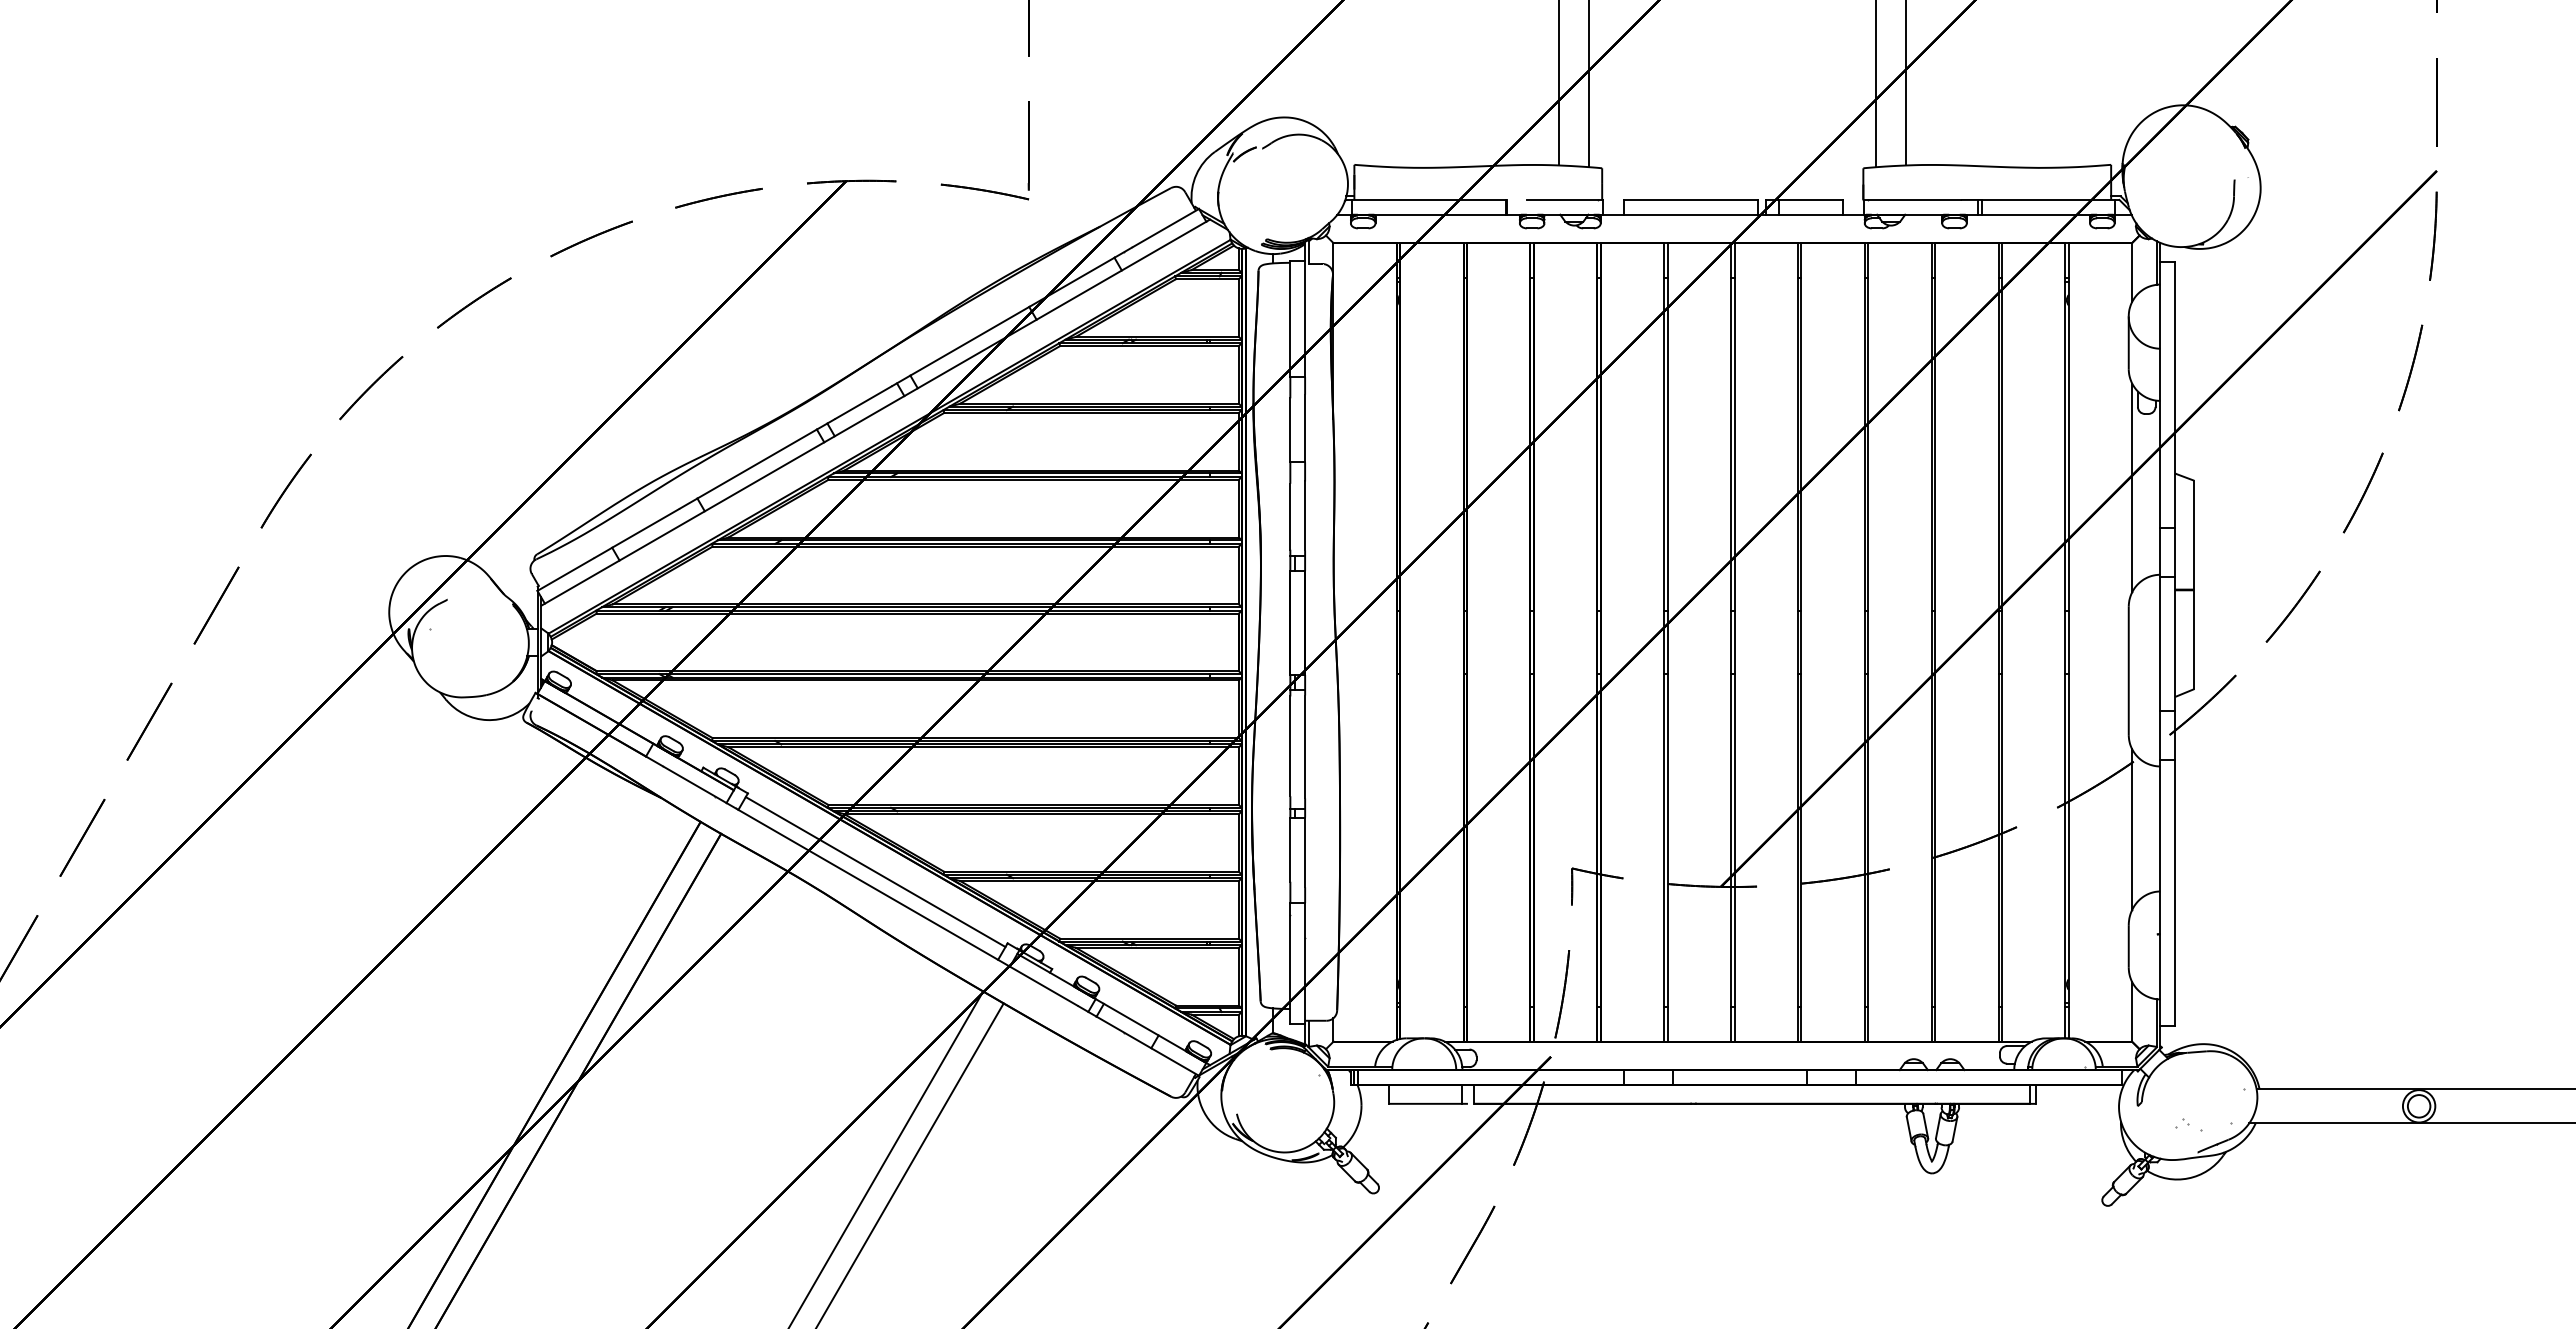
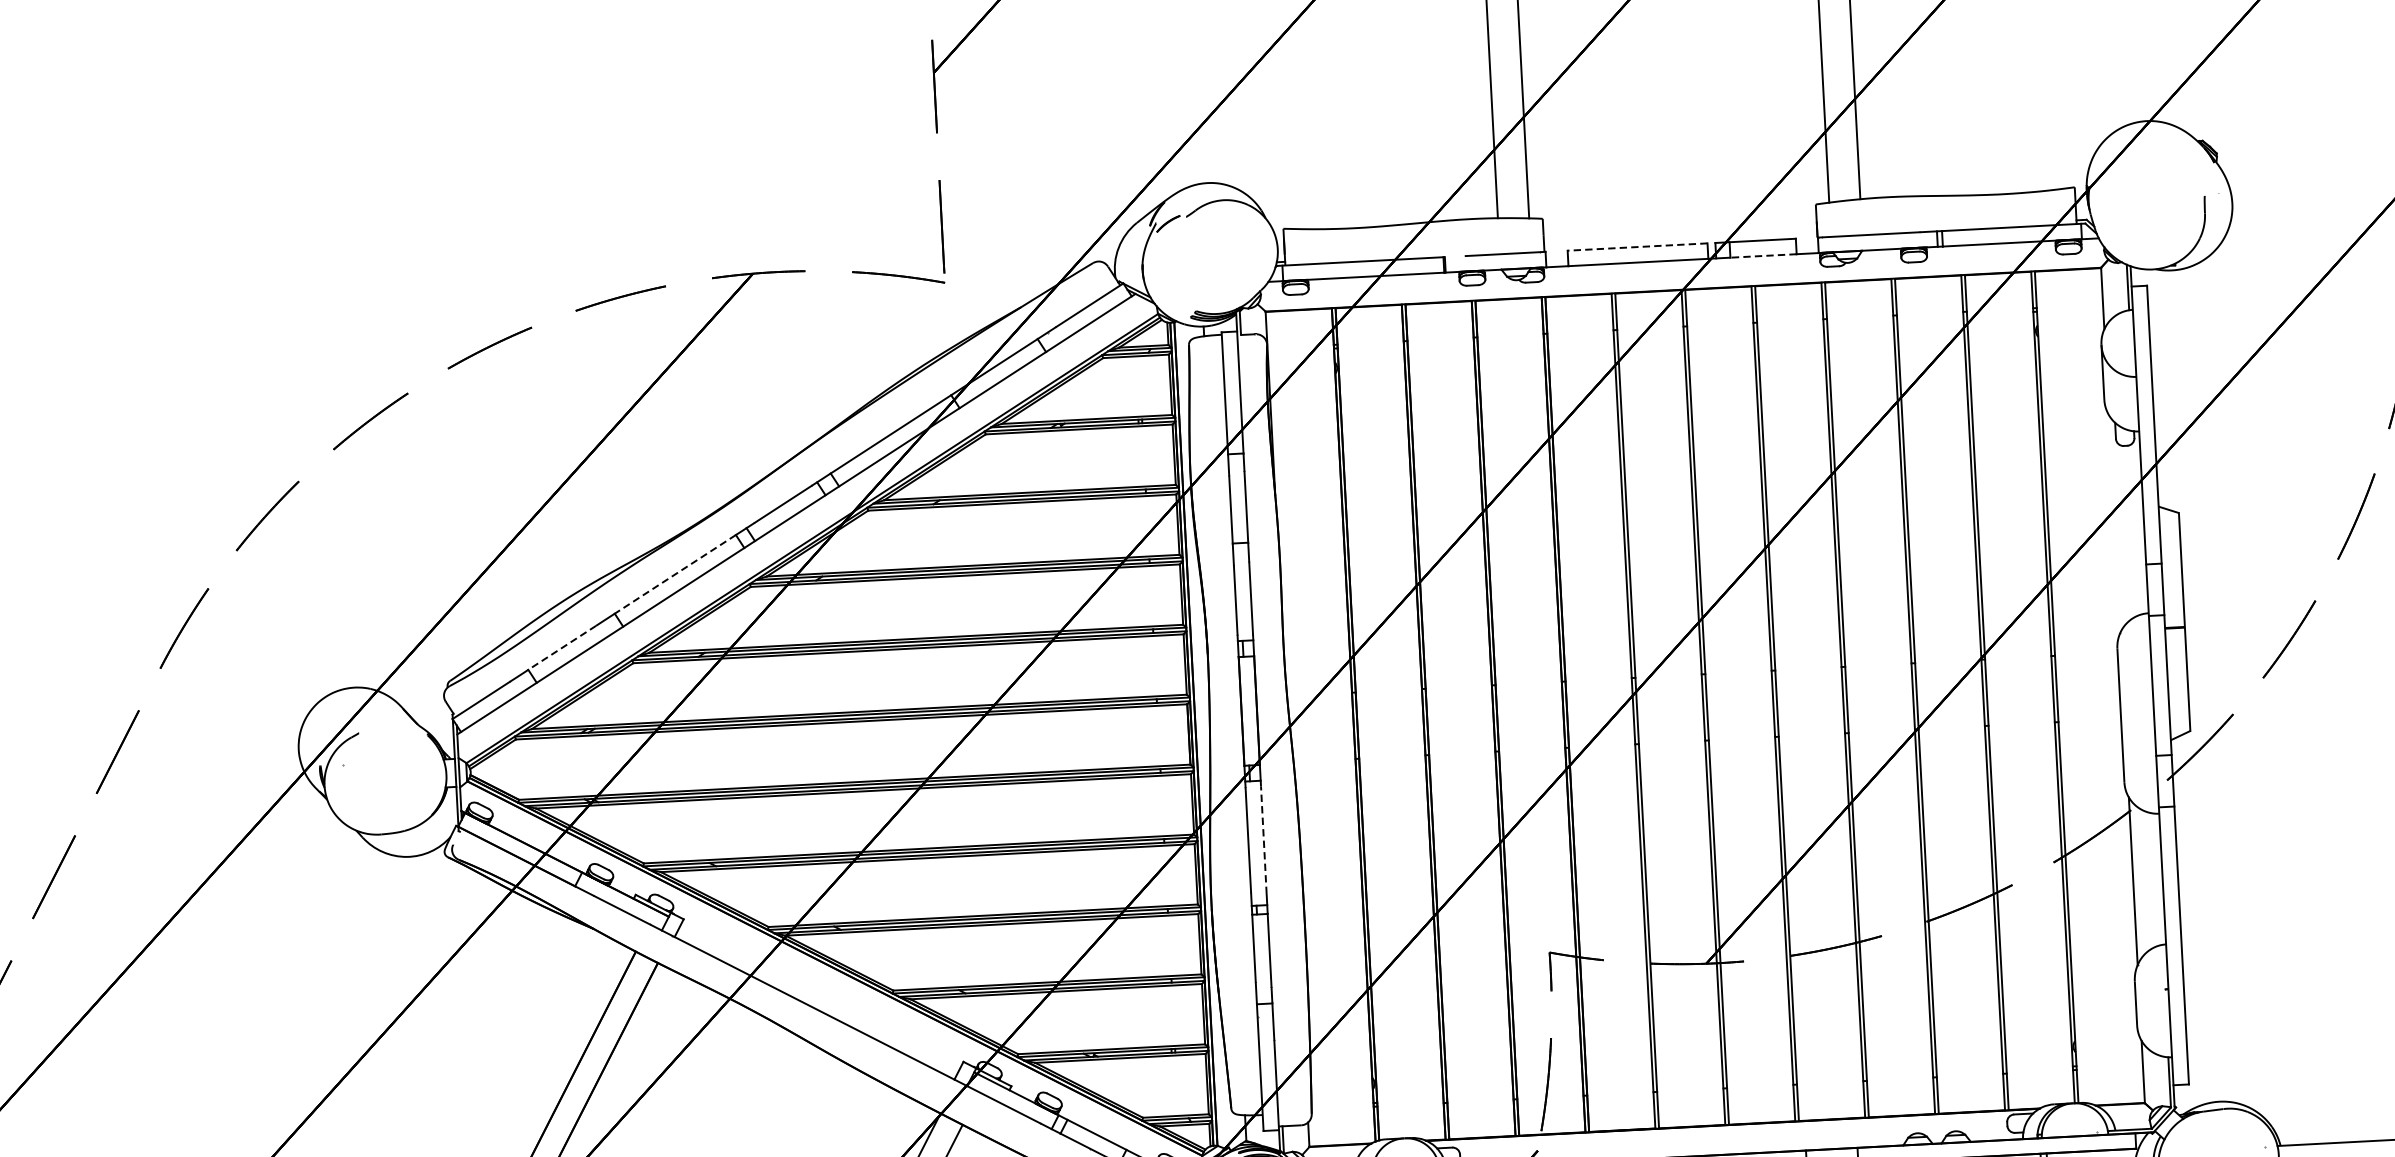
line: (1691, 199) -> (1637, 246), solid -> dashed
line: (1810, 214) -> (1763, 255), solid -> dashed
line: (757, 464) -> (675, 574), solid -> dashed
line: (2132, 487) -> (2114, 523), removed
line: (645, 528) -> (562, 647), solid -> dashed
line: (1305, 746) -> (1264, 839), solid -> dashed
line: (875, 872) -> (821, 995), removed

